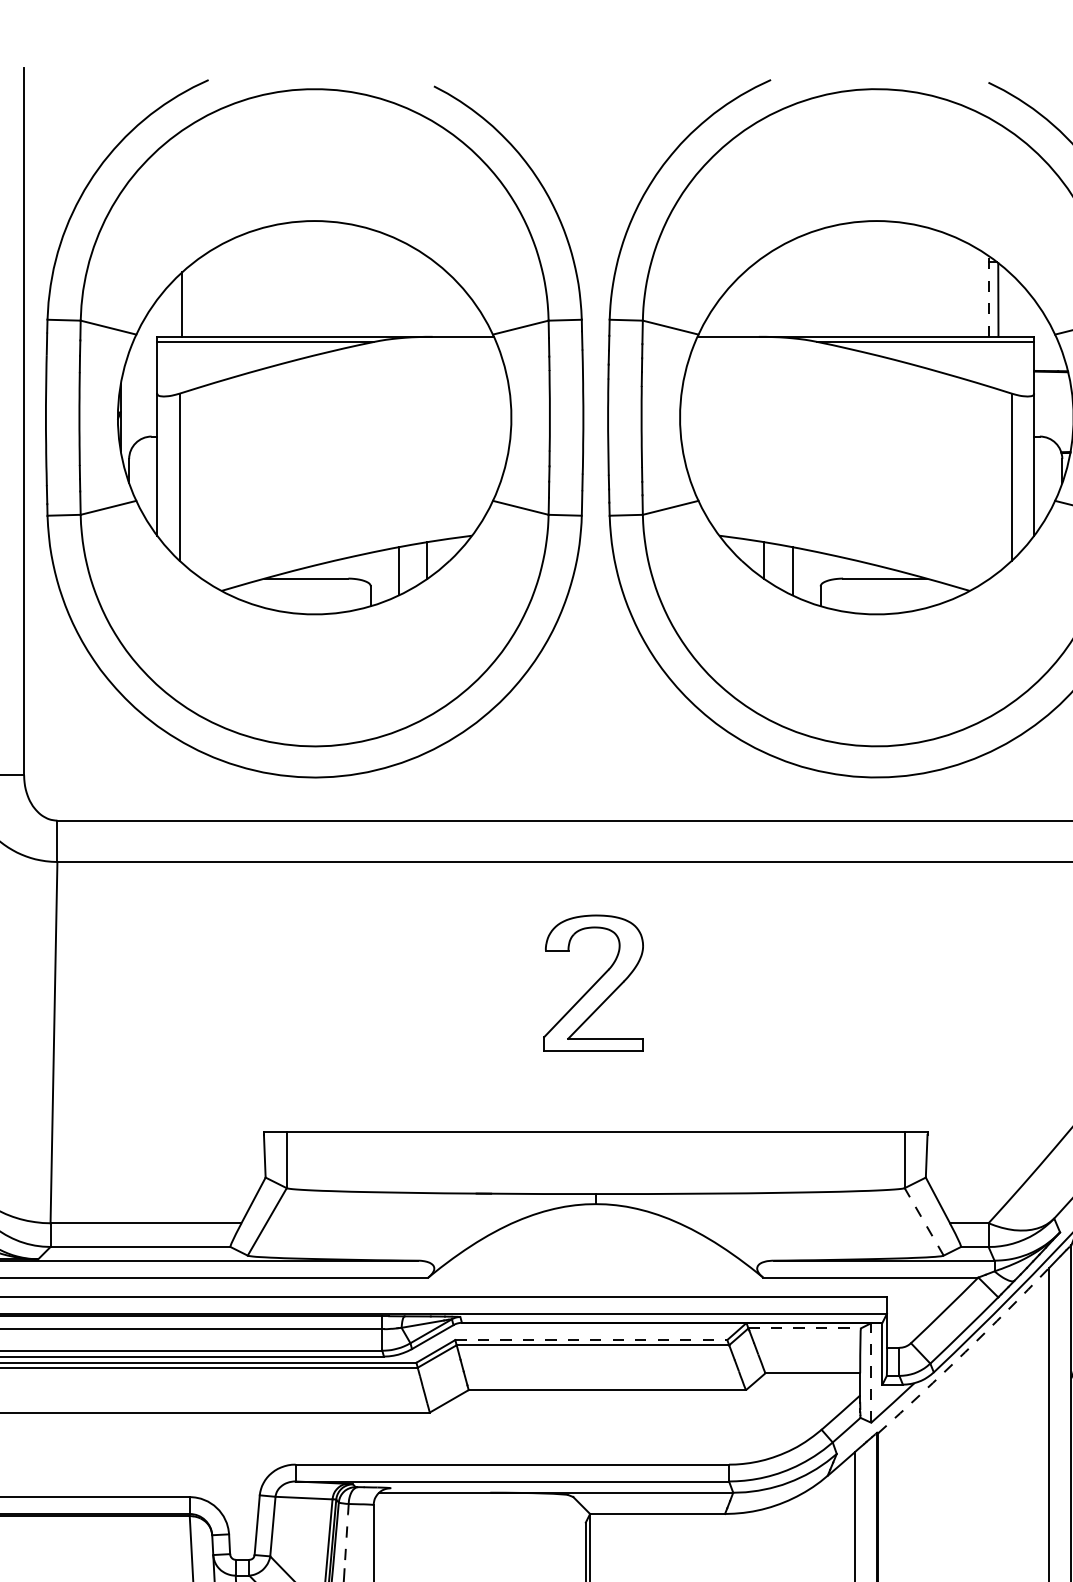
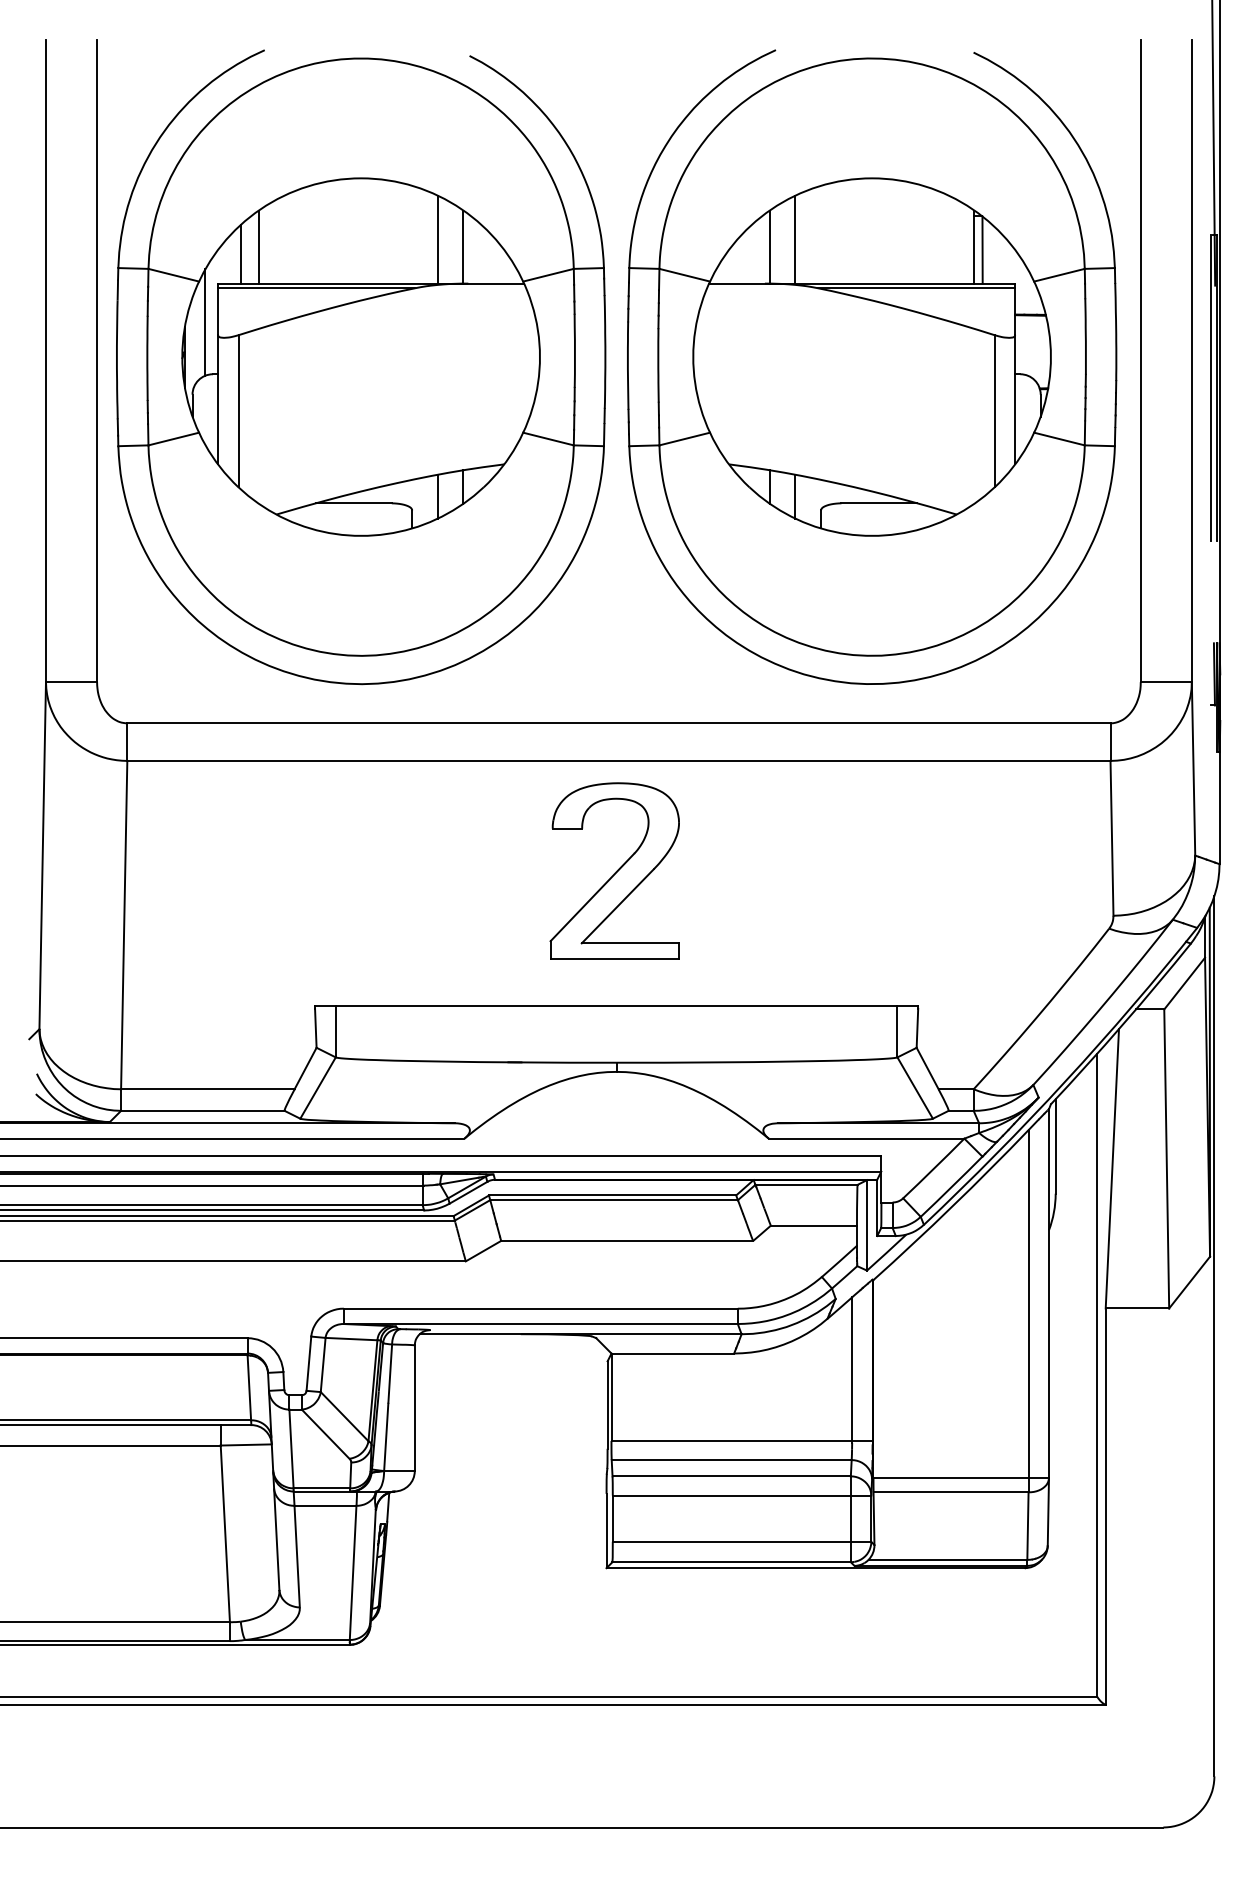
line: (398, 288) -> (437, 239), added
line: (792, 288) -> (795, 239), added
line: (201, 296) -> (258, 246), added
line: (427, 296) -> (463, 246), added
line: (763, 296) -> (769, 246), added
line: (989, 297) -> (974, 247), dashed -> solid
line: (143, 379) -> (205, 322), added
part: (593, 982) -> (614, 870), size x1.43
line: (923, 1221) -> (914, 1087), dashed -> solid
line: (805, 1328) -> (807, 1184), dashed -> solid
line: (591, 1340) -> (612, 1195), dashed -> solid
arc: (965, 1352) -> (952, 1206), dashed -> solid
line: (871, 1372) -> (867, 1224), dashed -> solid
line: (346, 1535) -> (390, 1373), dashed -> solid

